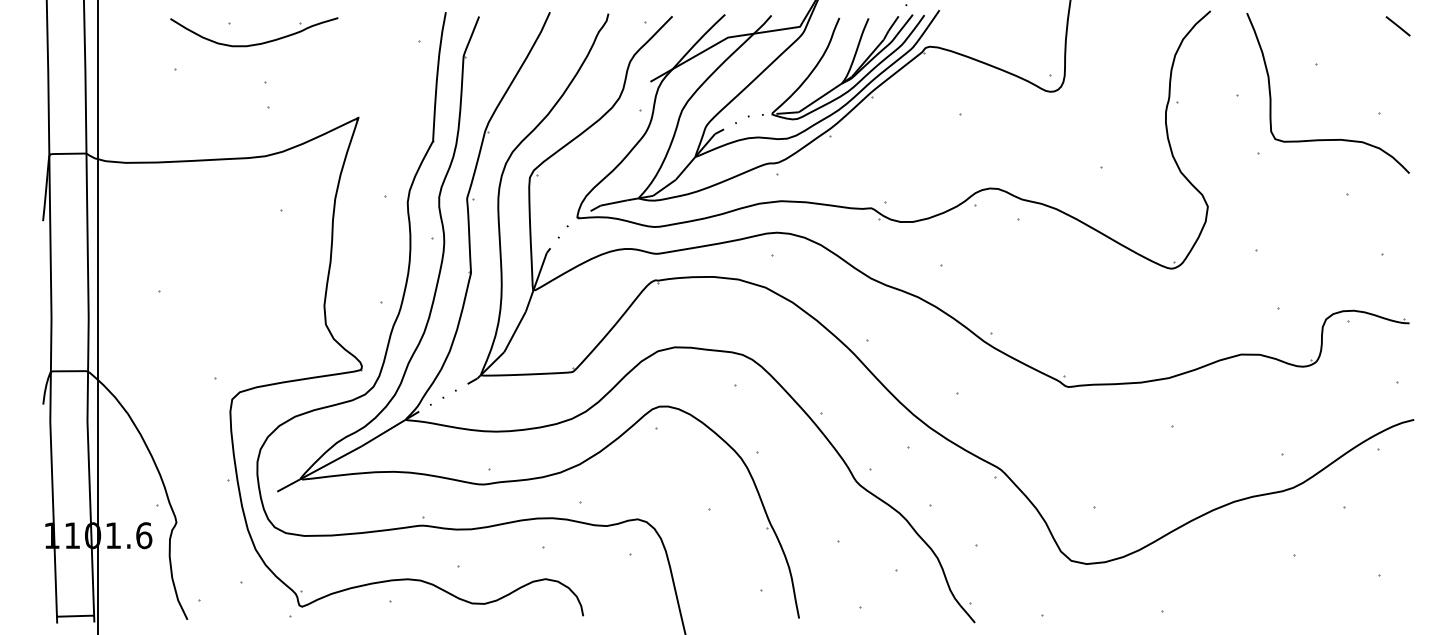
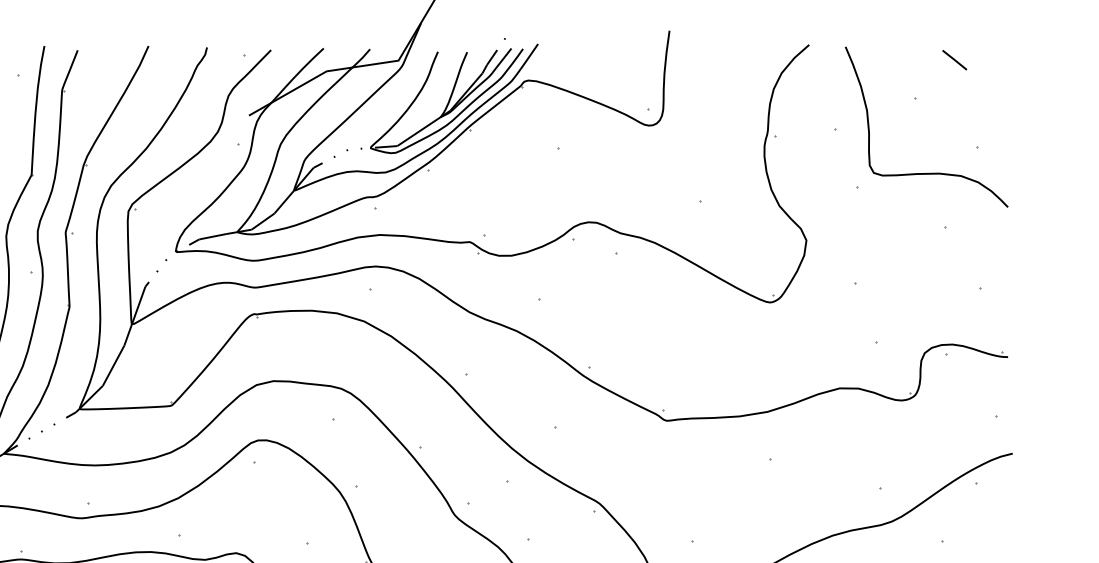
line: (1397, 26) -> (954, 60), moved

